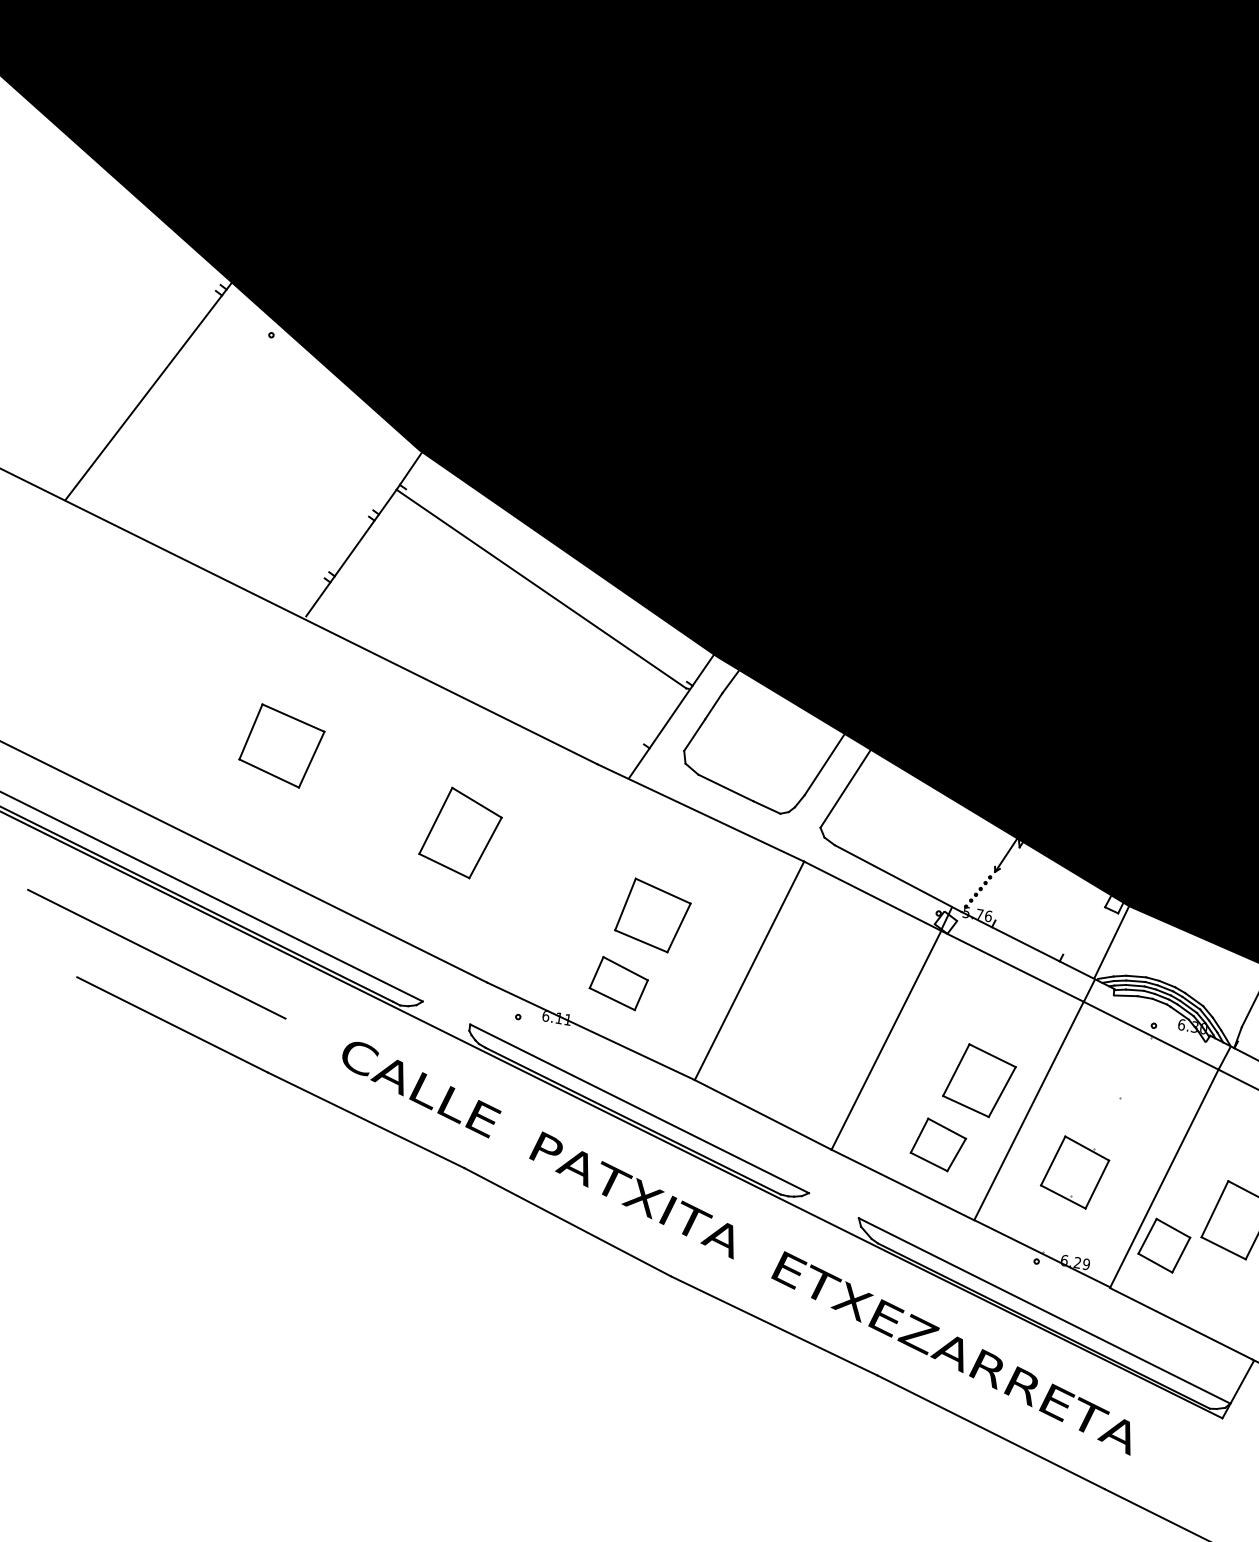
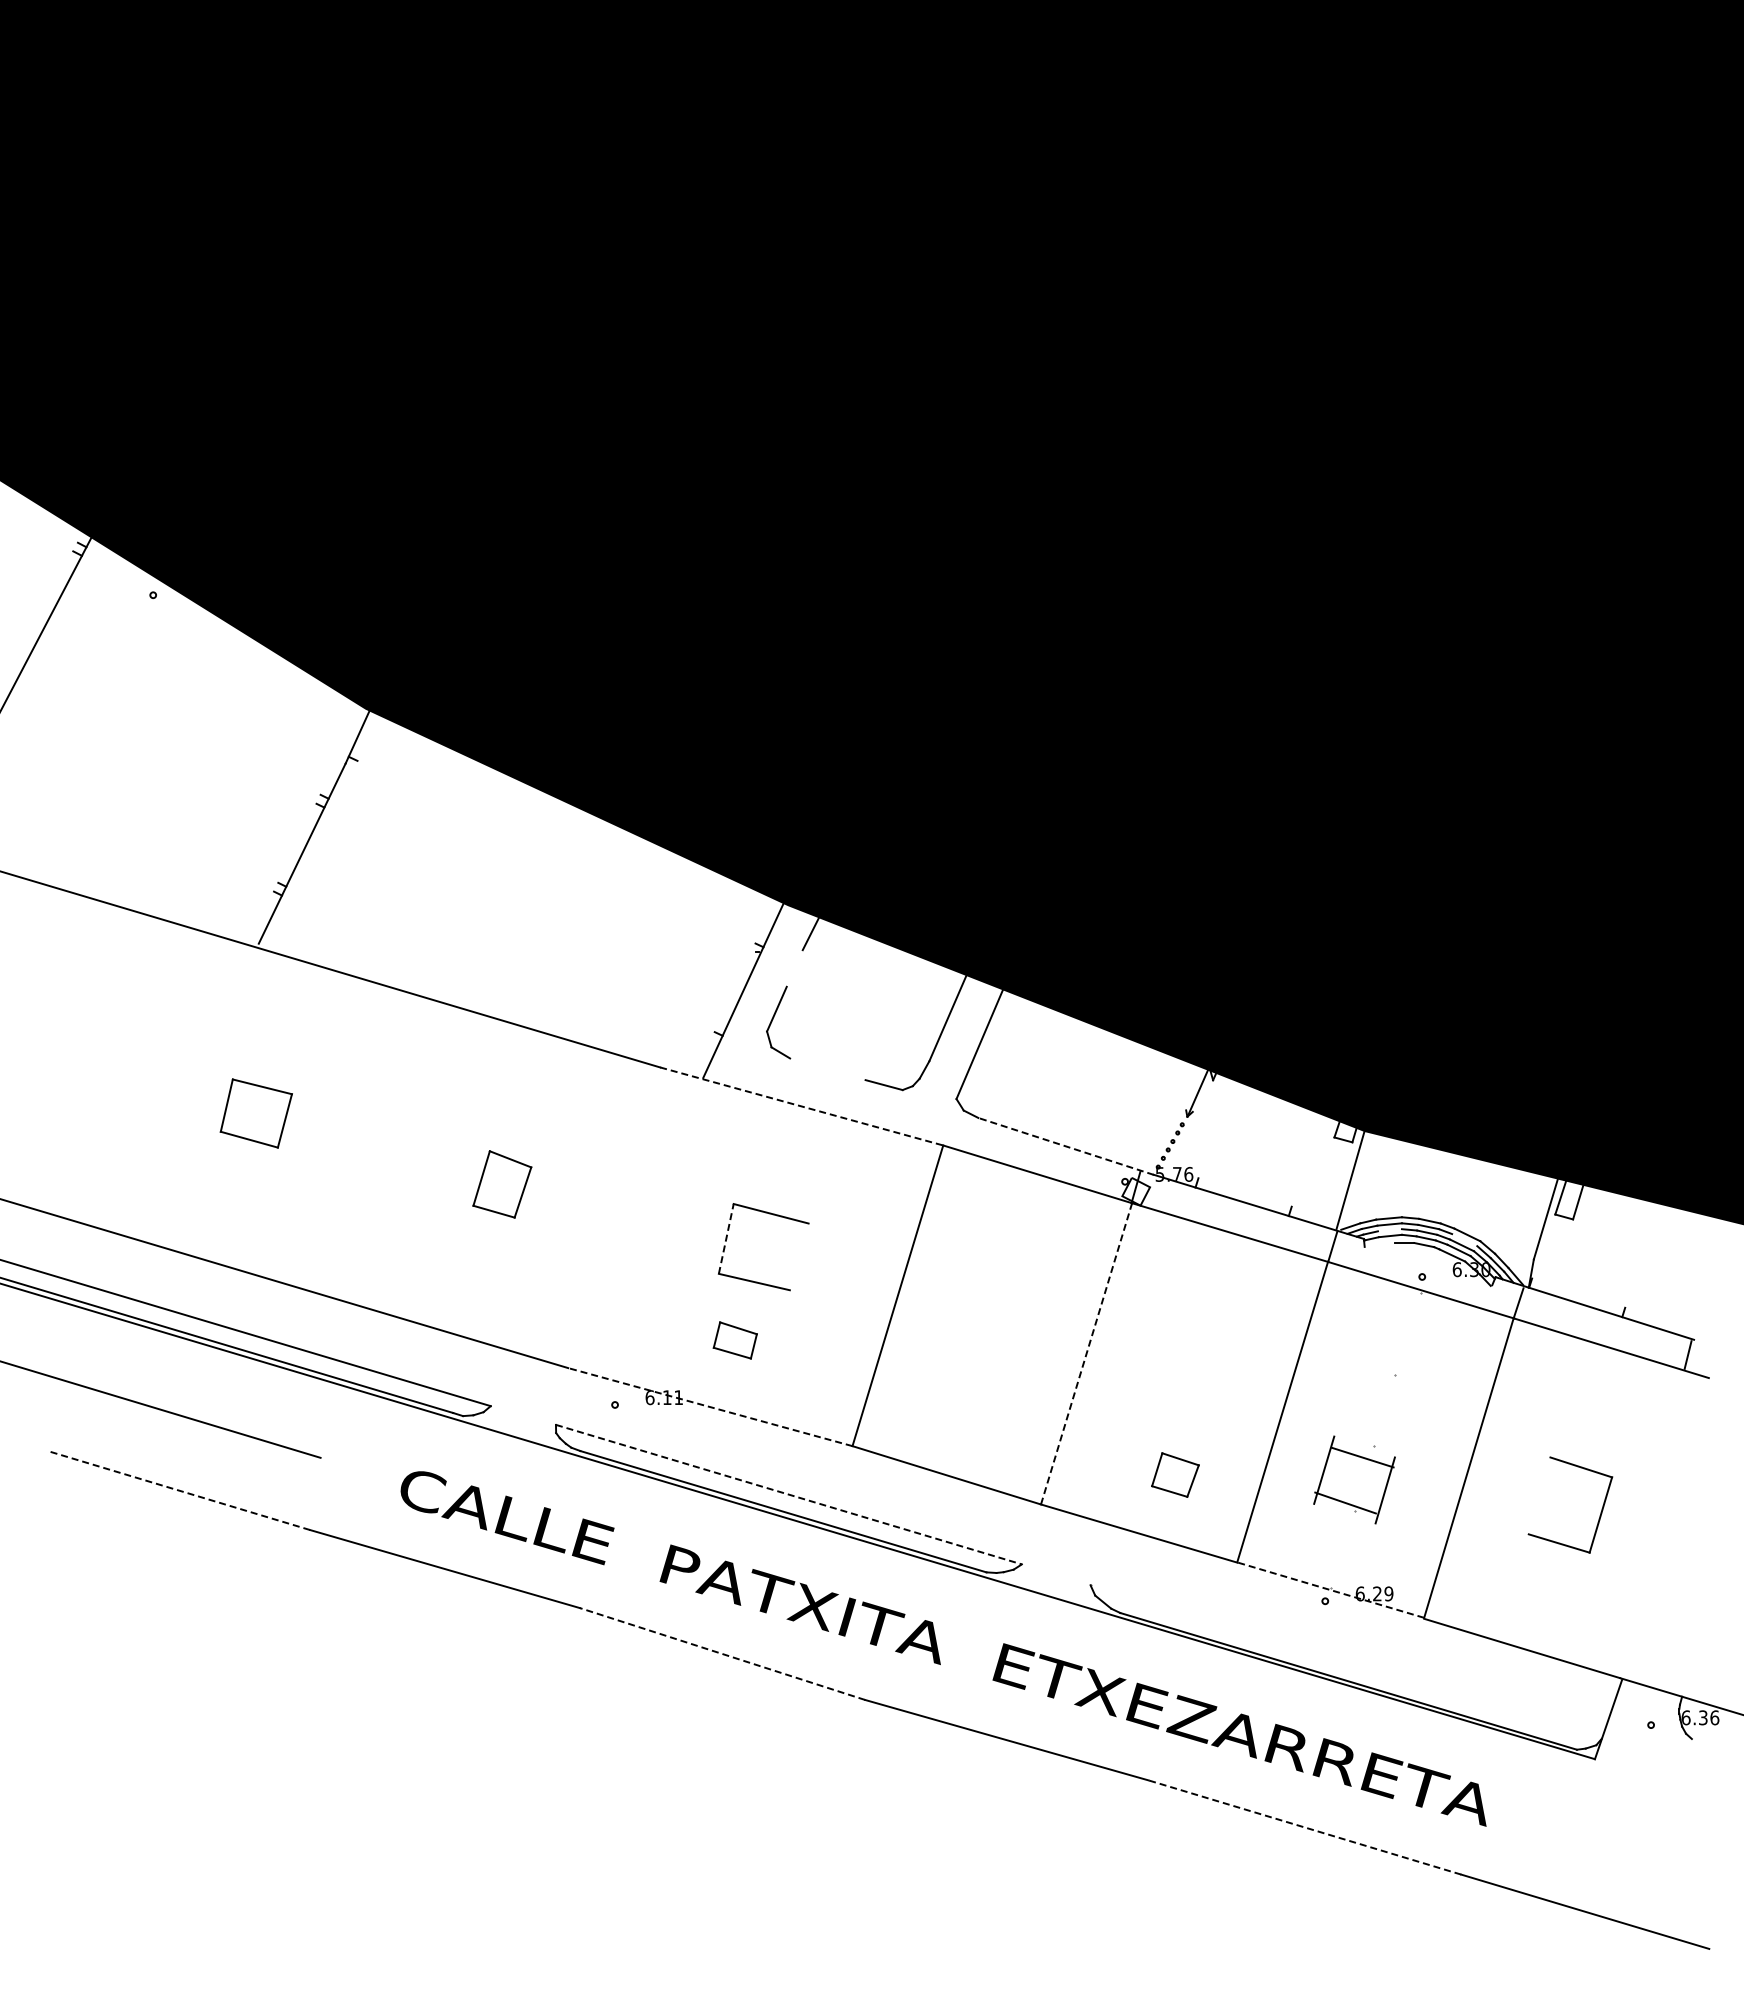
line: (541, 588) -> (550, 857), removed
line: (713, 706) -> (794, 968), removed
part: (281, 746) -> (256, 1113), size x0.7
line: (725, 788) -> (827, 1069), removed
line: (700, 812) -> (801, 1106), solid -> dashed
part: (461, 833) -> (502, 1184), size x0.6
line: (897, 878) -> (1065, 1146), solid -> dashed
line: (625, 904) -> (726, 1238), solid -> dashed
line: (678, 927) -> (798, 1256), removed
part: (619, 983) -> (735, 1340), size x0.6
line: (1134, 985) -> (1389, 1230), removed
line: (1126, 996) -> (1380, 1245), removed
line: (1191, 1003) -> (1464, 1240), removed
line: (172, 1024) -> (178, 1490), solid -> dashed
line: (590, 1030) -> (709, 1406), solid -> dashed
line: (886, 1040) -> (1086, 1353), solid -> dashed
part: (979, 1080) -> (1213, 1384), removed
line: (640, 1108) -> (789, 1494), solid -> dashed
part: (938, 1144) -> (1175, 1474), size x0.7
line: (1087, 1148) -> (1345, 1502), moved
line: (1063, 1196) -> (1362, 1457), moved
line: (1214, 1208) -> (1539, 1495), removed
line: (567, 1222) -> (722, 1654), solid -> dashed
part: (1164, 1245) -> (1483, 1553), removed
line: (1042, 1254) -> (1330, 1590), solid -> dashed
line: (1044, 1310) -> (1345, 1661), removed
line: (990, 1432) -> (1304, 1827), solid -> dashed

